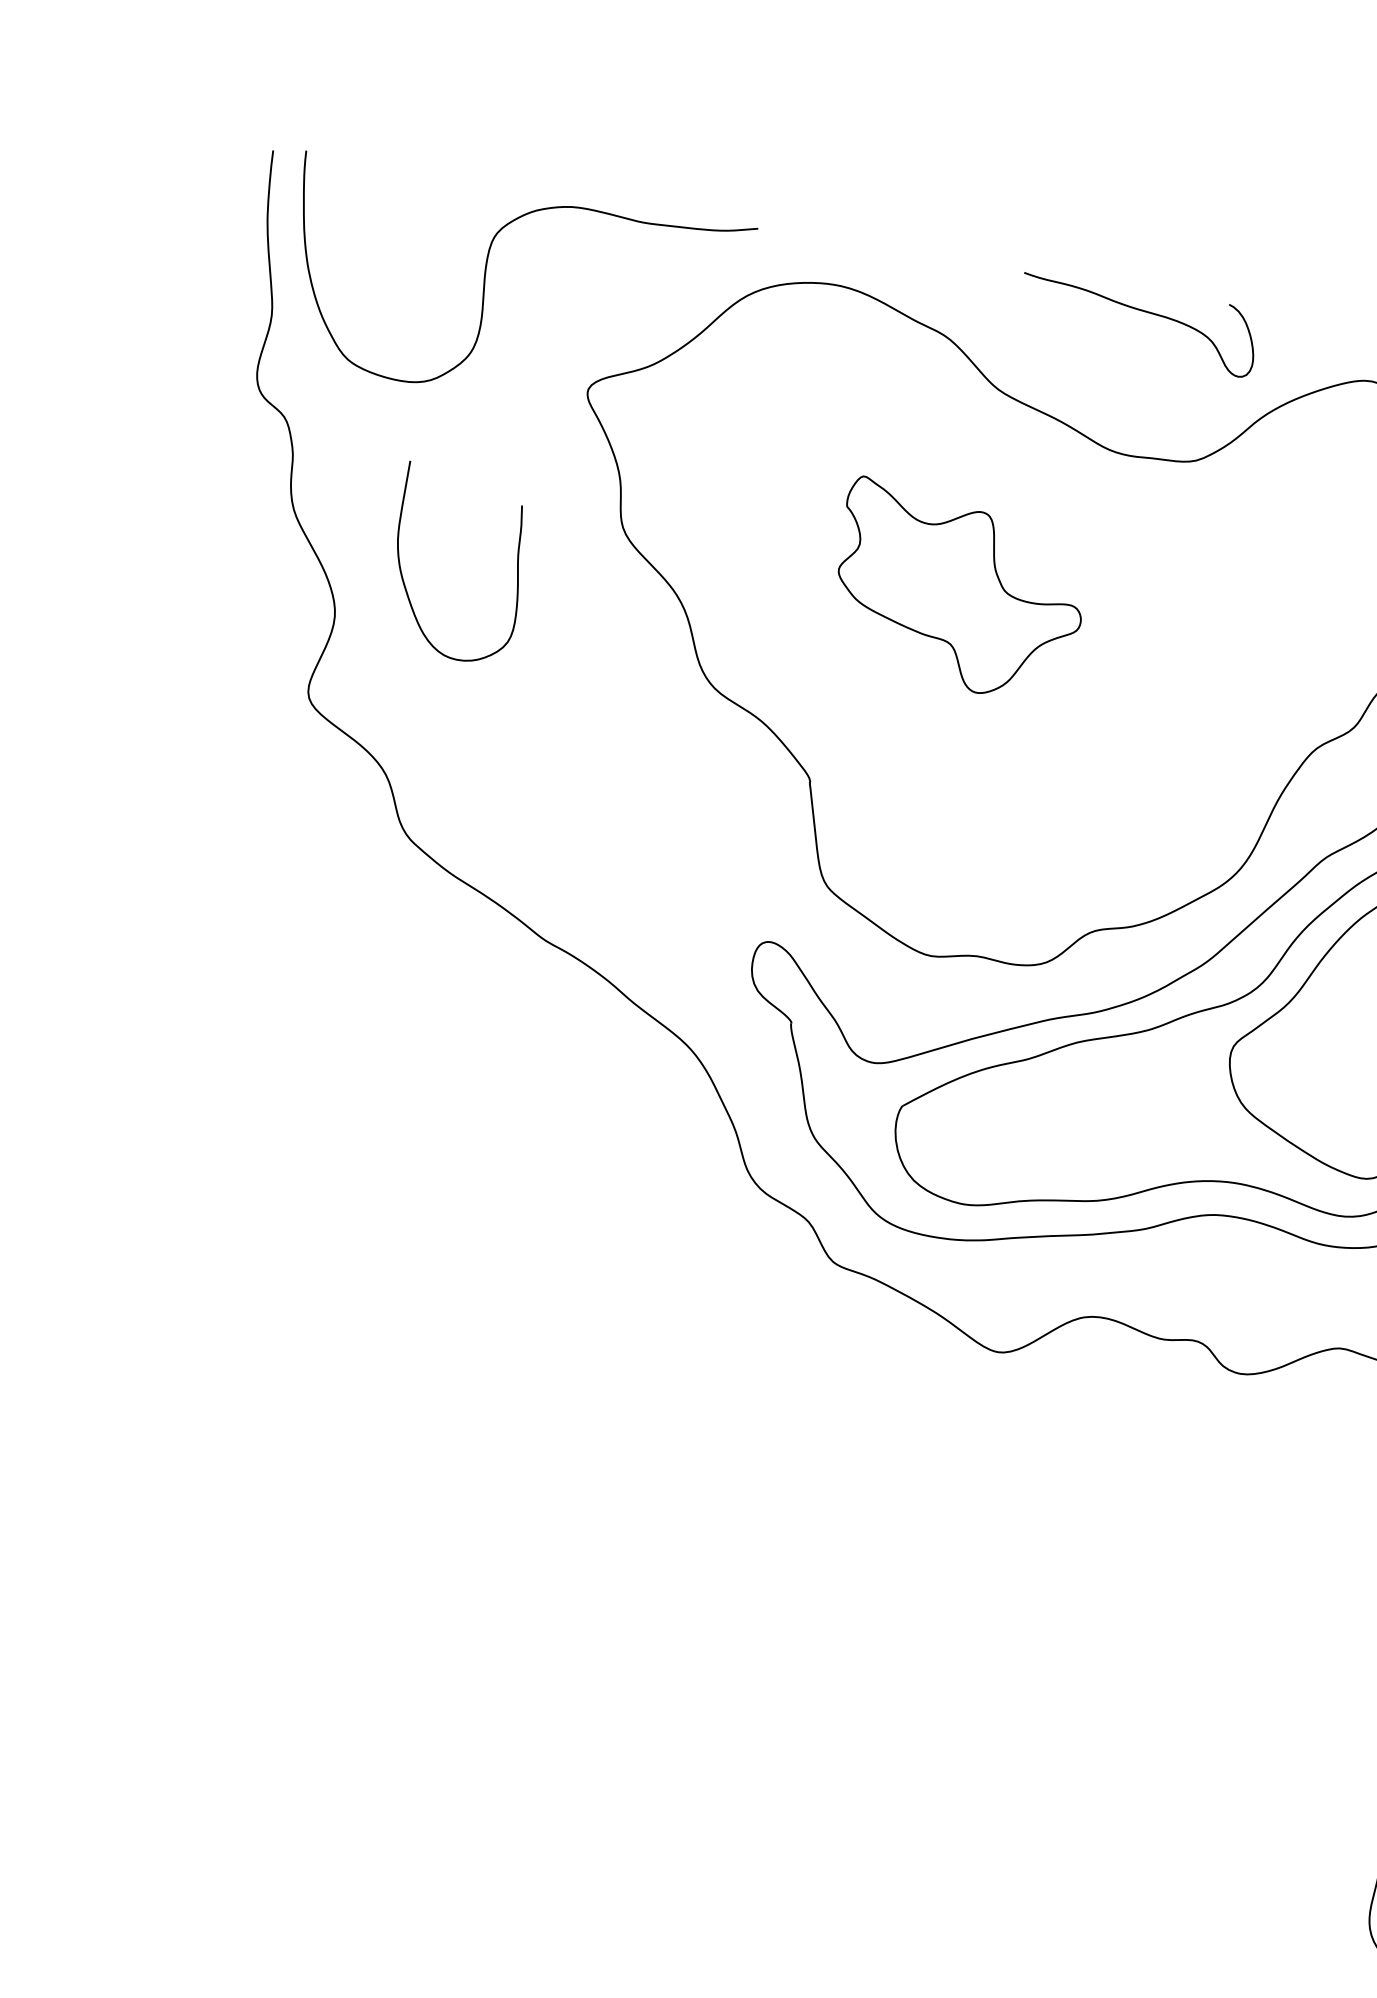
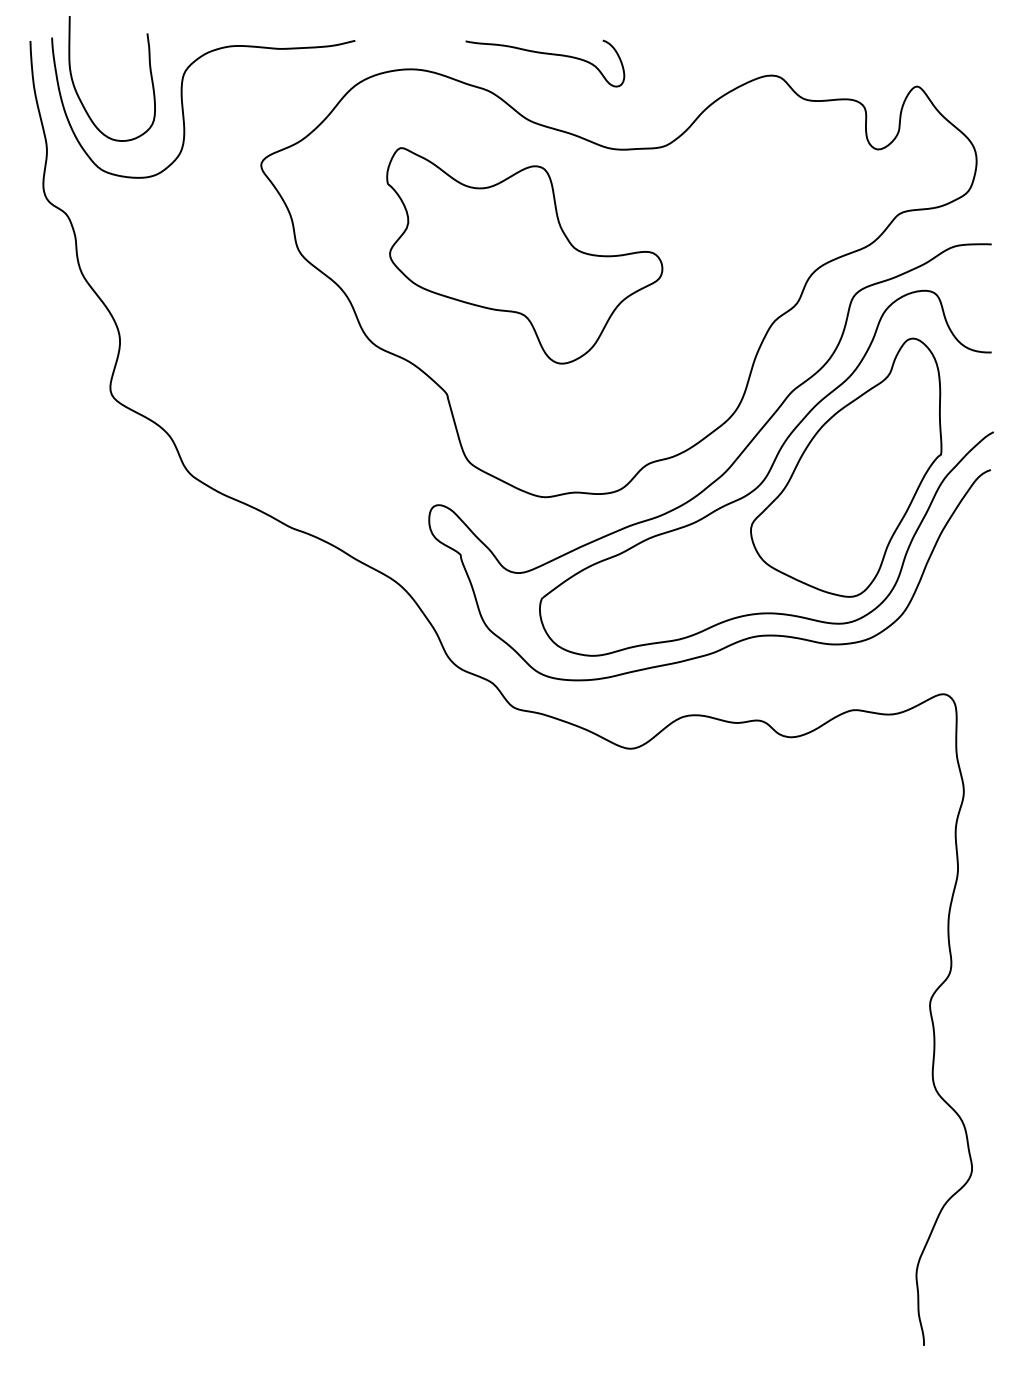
curve: (1140, 311) -> (545, 54), moved
curve: (403, 575) -> (77, 91), moved
part: (958, 590) -> (524, 255), size x1.67

